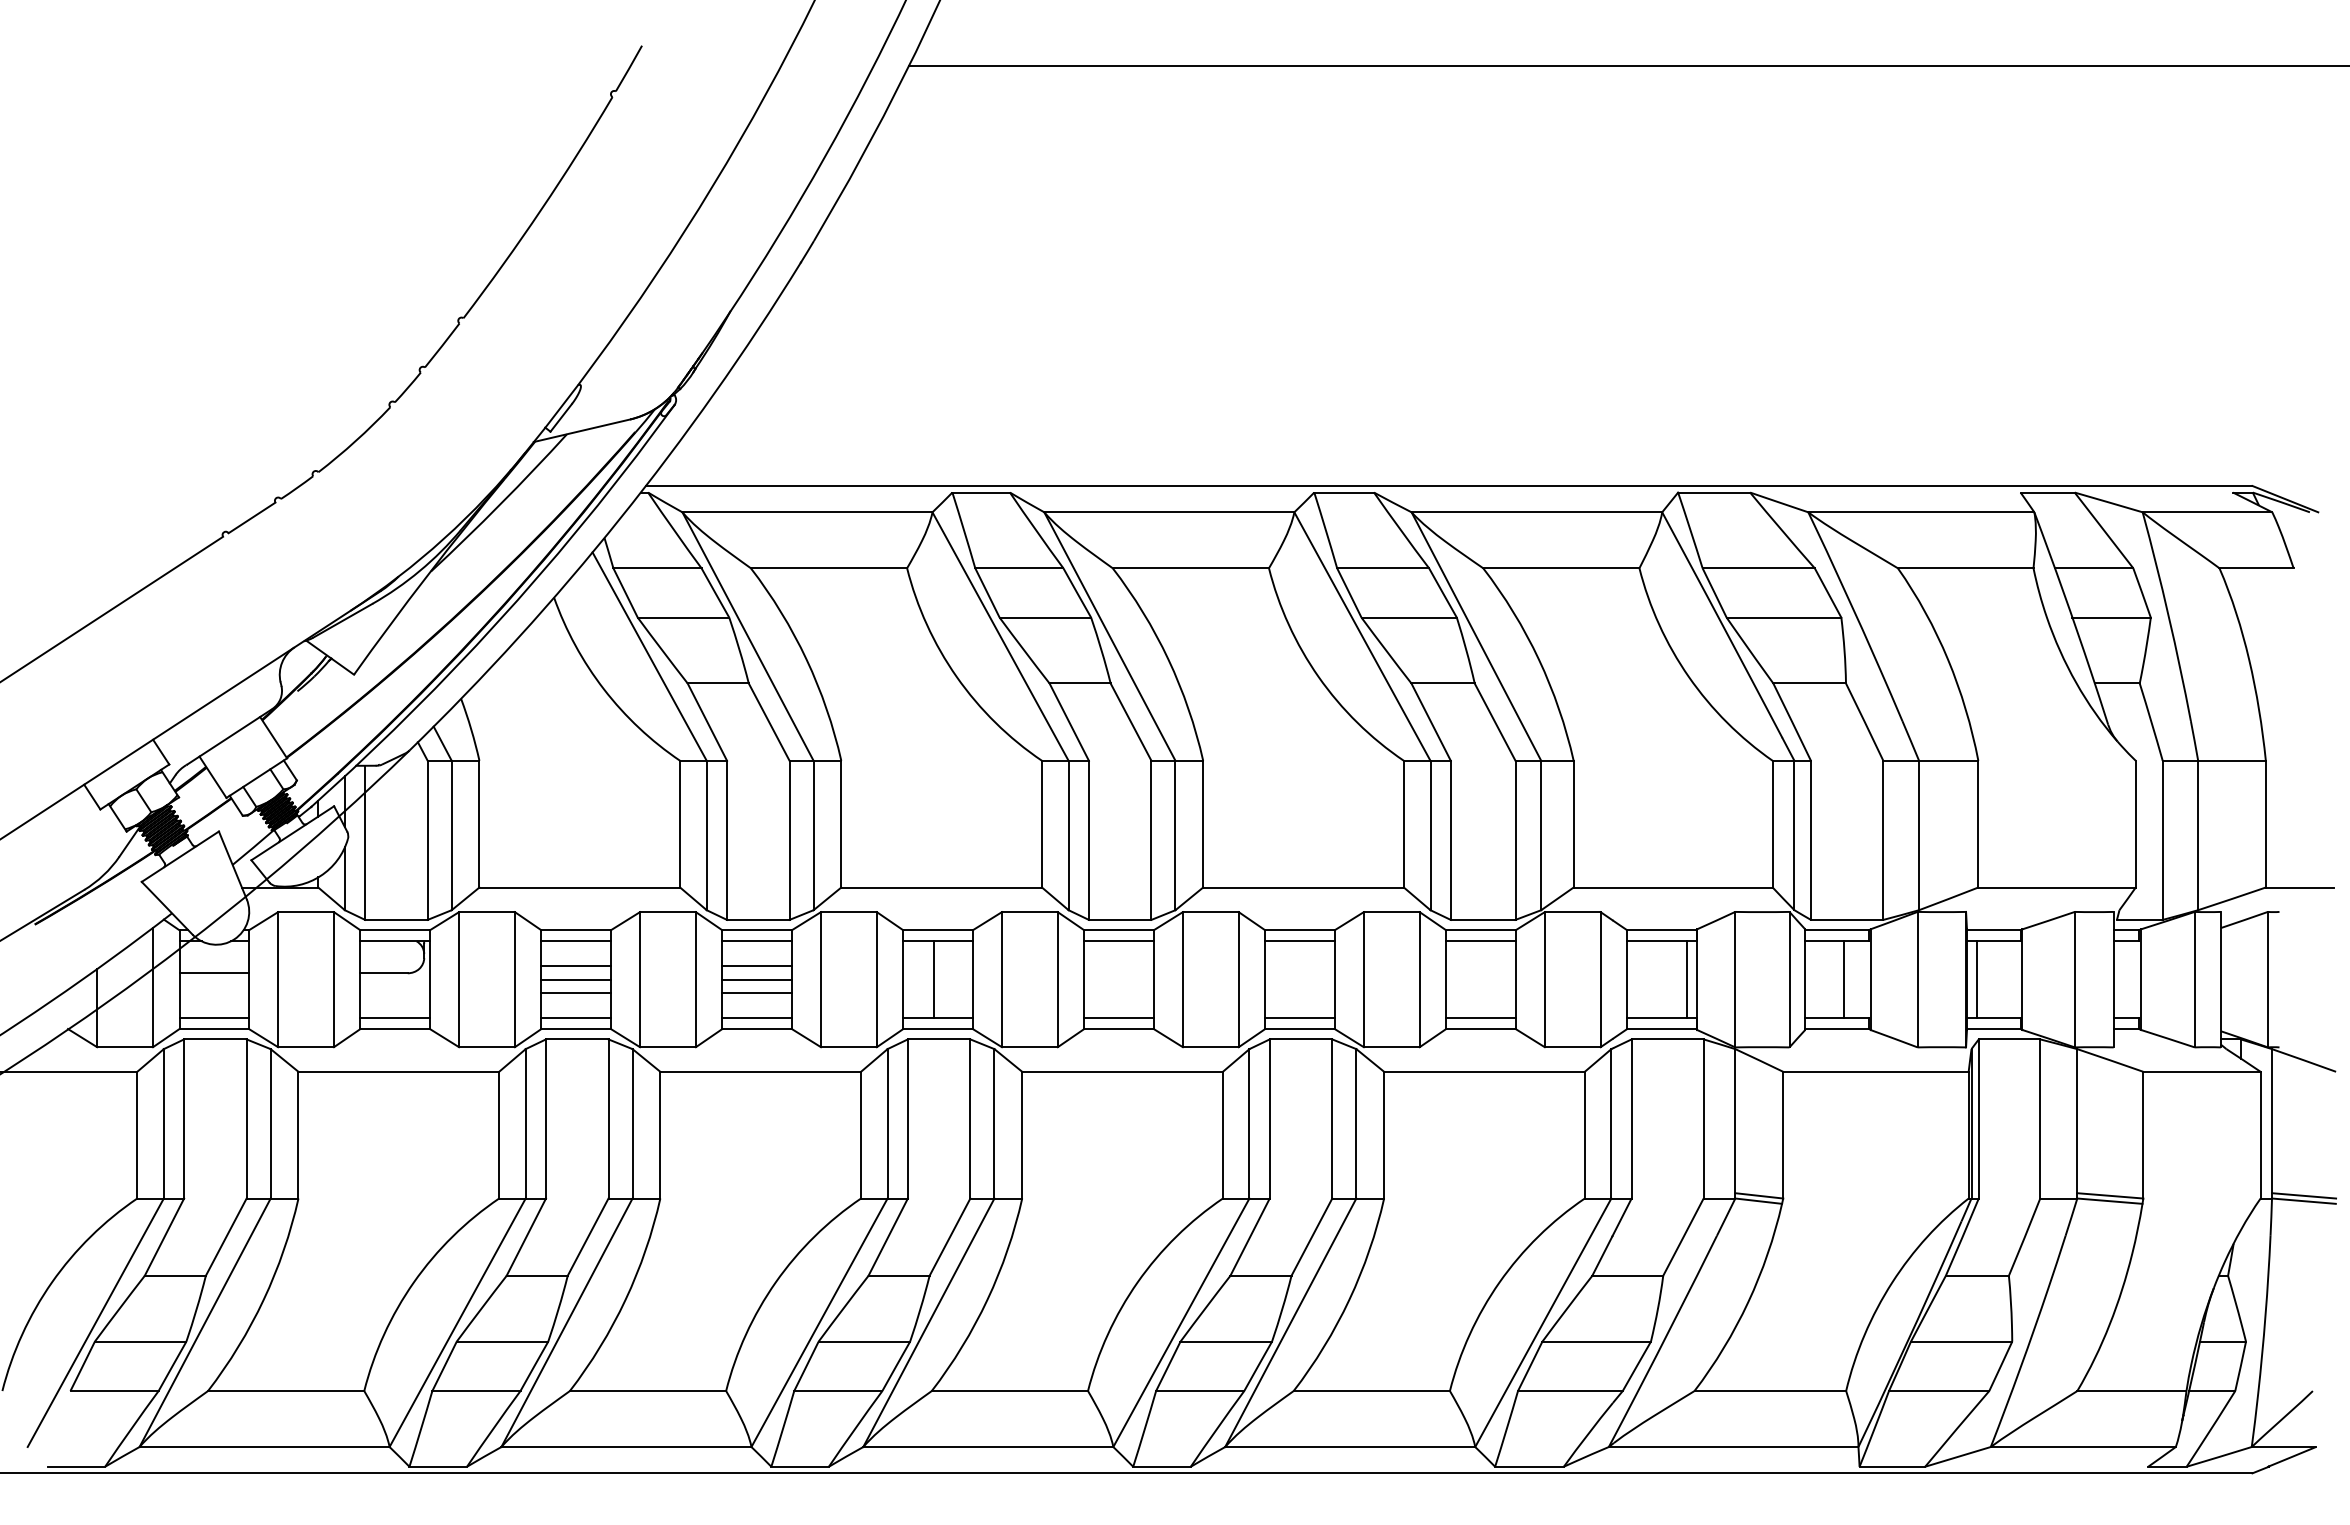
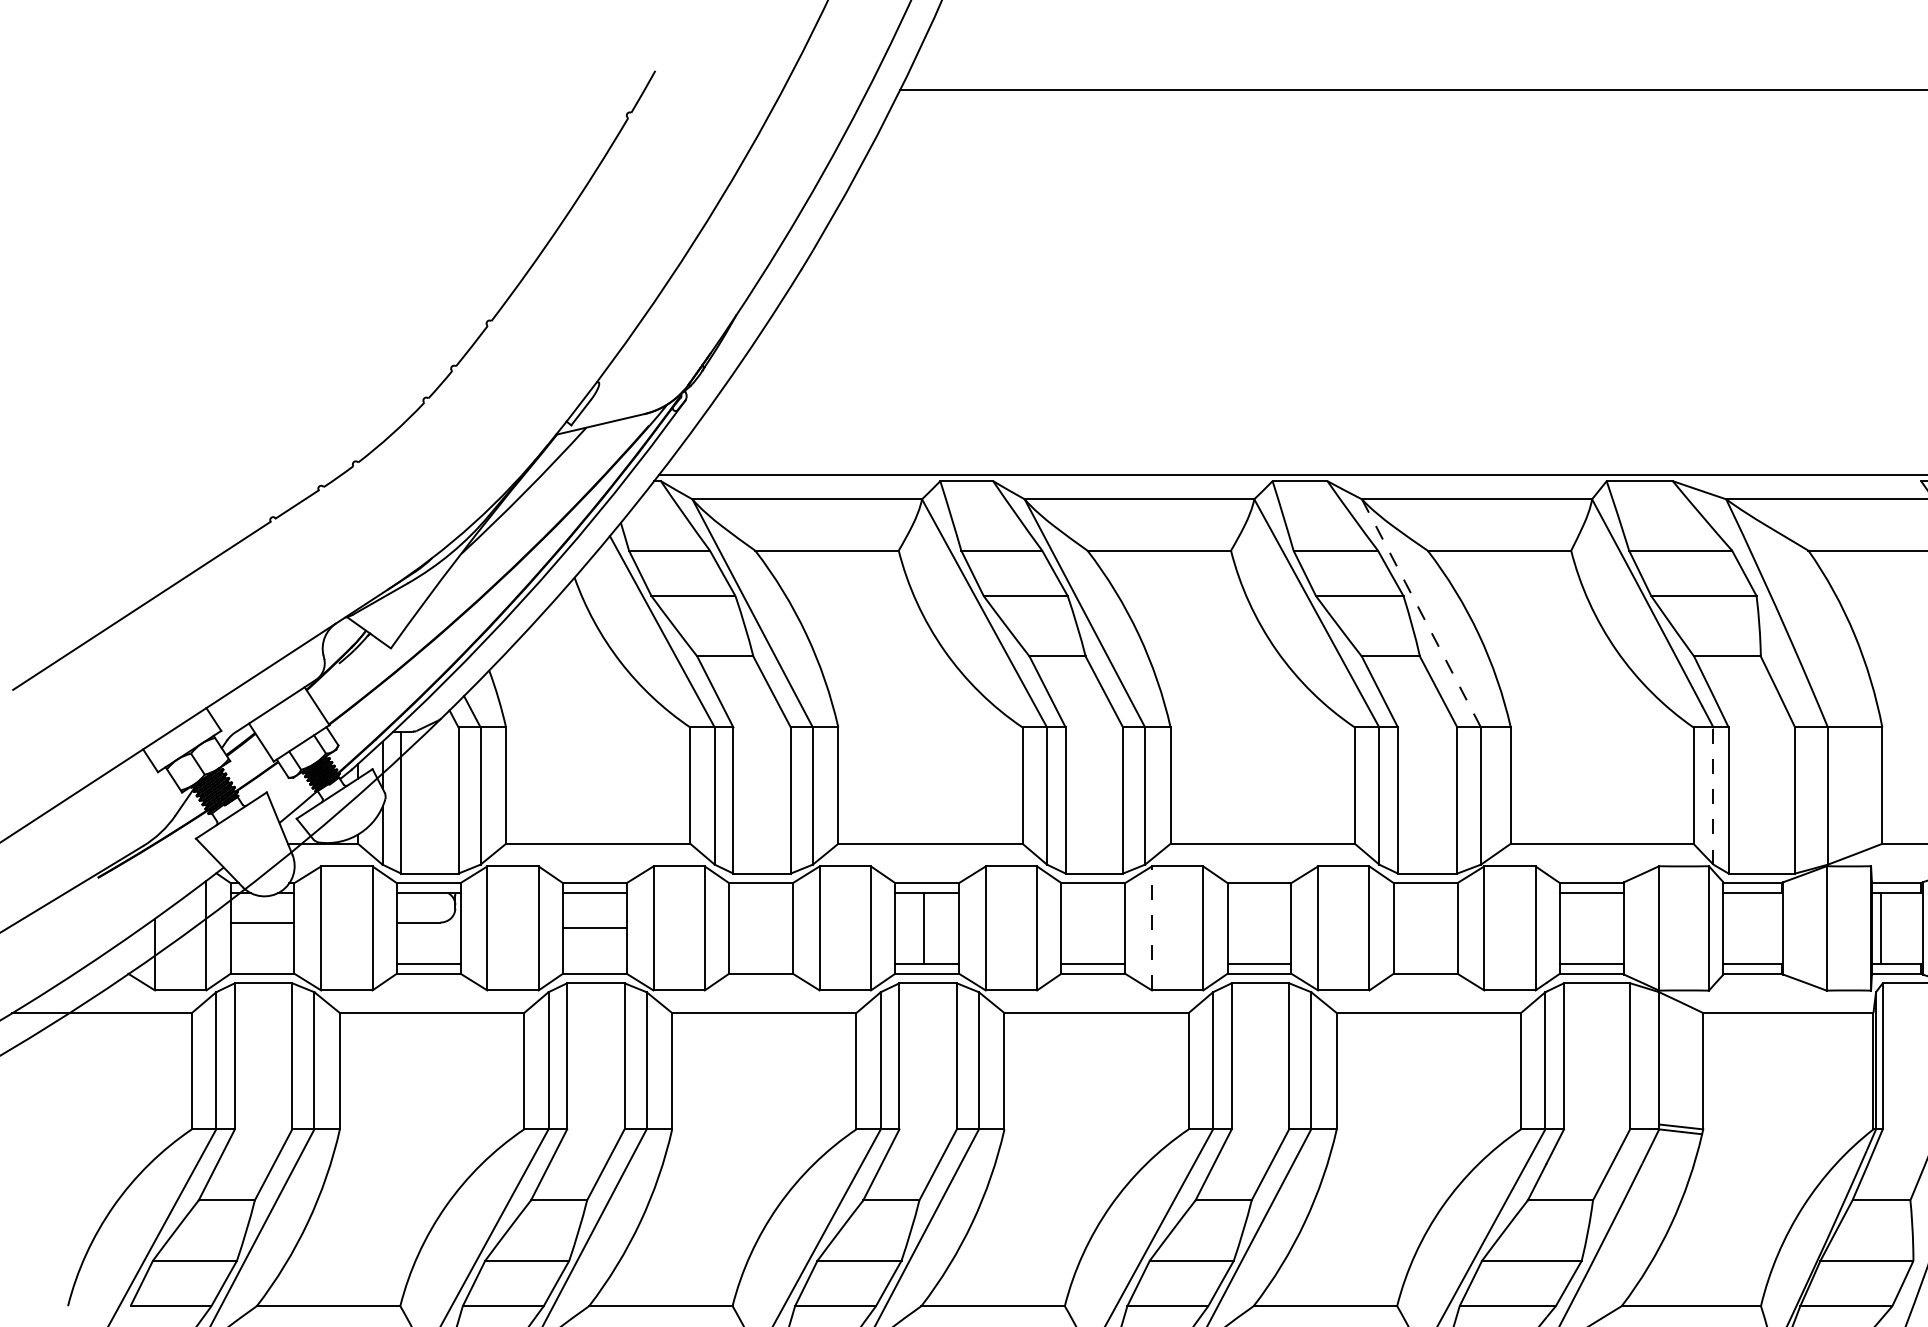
line: (1476, 637) -> (1421, 614), solid -> dashed
line: (1794, 835) -> (1713, 796), solid -> dashed
line: (756, 941) -> (760, 893), removed
line: (1118, 941) -> (1092, 893), removed
line: (1299, 941) -> (1259, 893), removed
line: (1480, 941) -> (1425, 893), removed
line: (575, 966) -> (594, 916), removed
line: (756, 966) -> (760, 916), removed
line: (756, 979) -> (760, 928), removed
line: (1182, 979) -> (1151, 928), solid -> dashed
line: (1686, 979) -> (1614, 928), removed
line: (1843, 979) -> (1758, 928), removed
line: (575, 992) -> (594, 940), removed
line: (756, 992) -> (760, 940), removed
line: (213, 1018) -> (261, 964), removed
line: (575, 1018) -> (594, 964), removed
line: (756, 1018) -> (760, 964), removed
line: (1480, 1018) -> (1425, 964), removed

